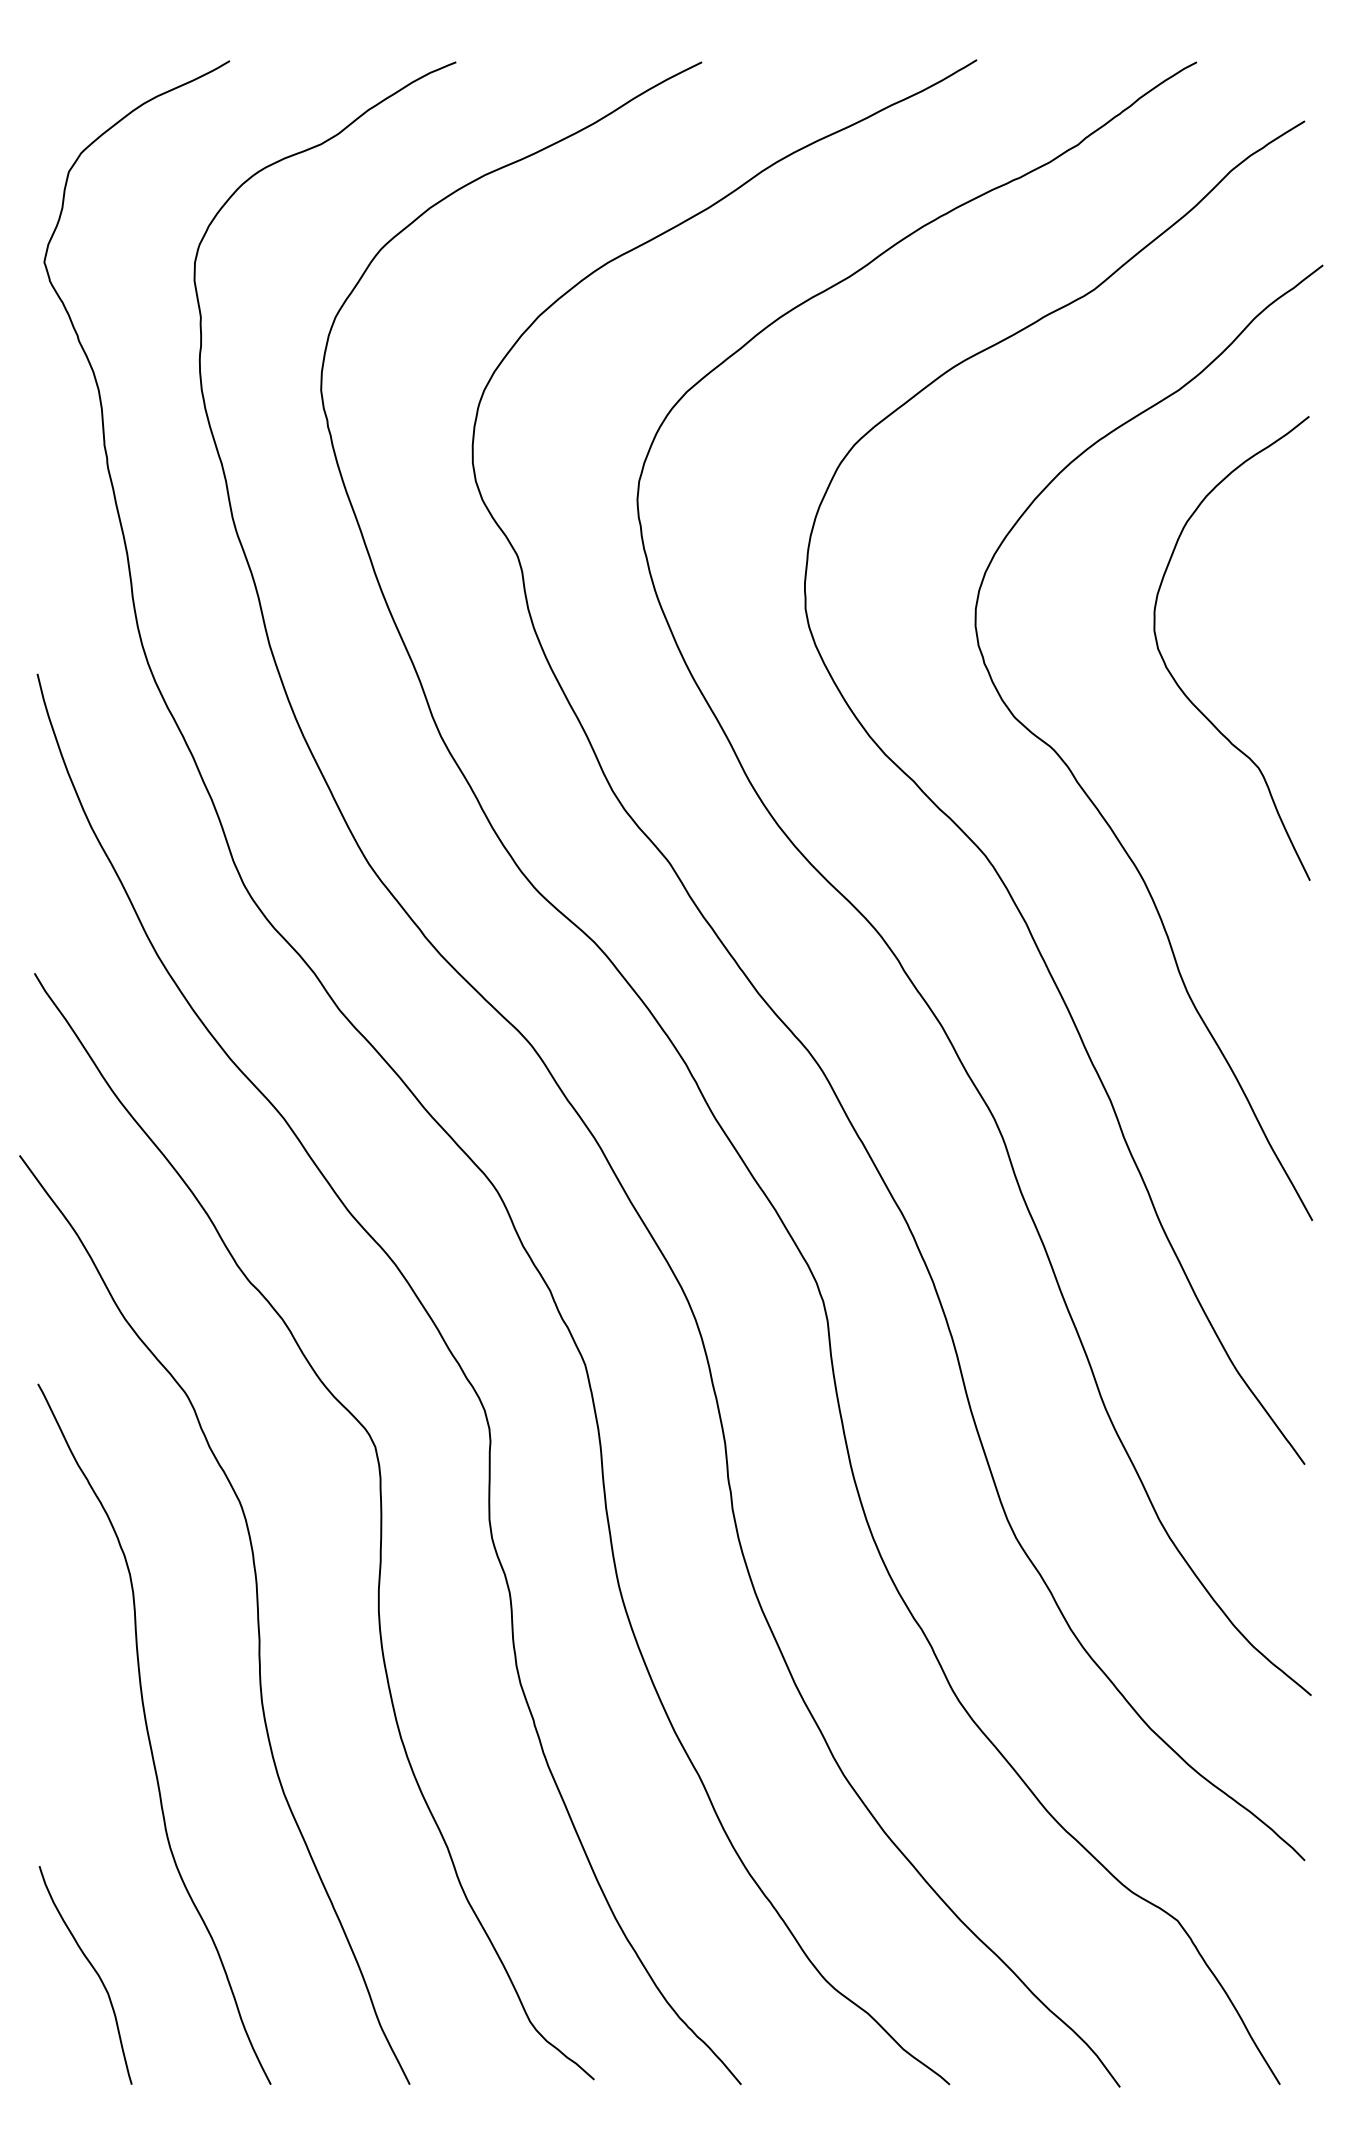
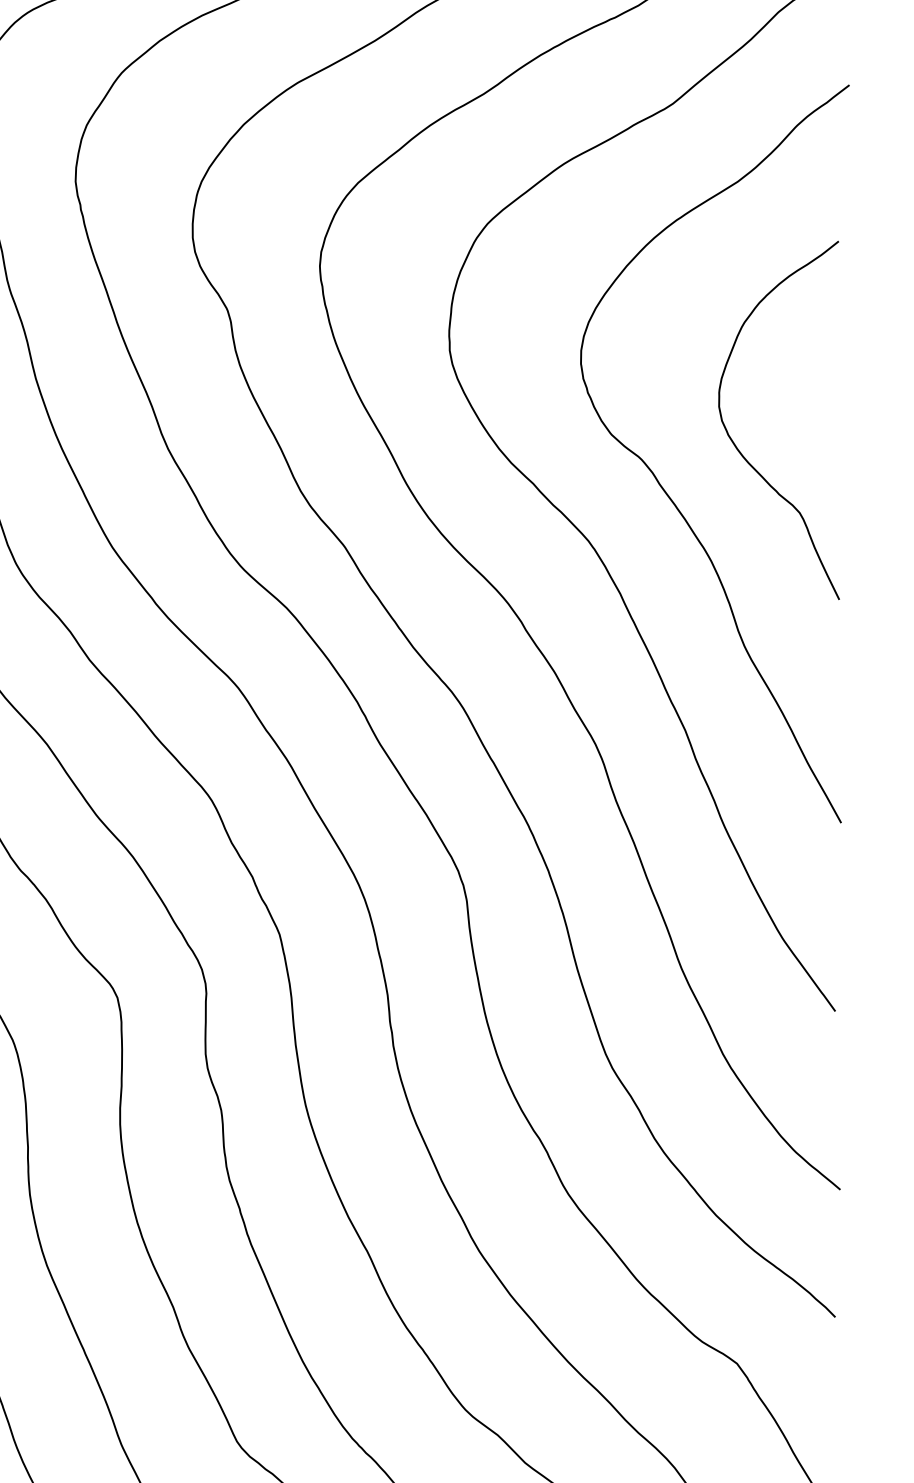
curve: (1177, 682) -> (736, 446), moved

